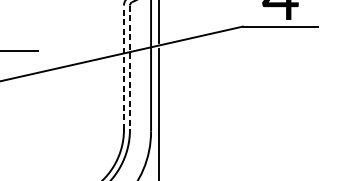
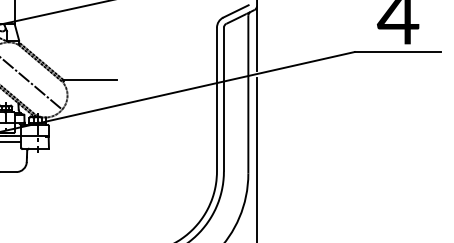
line: (123, 67) -> (216, 99), dashed -> solid
line: (129, 67) -> (223, 99), dashed -> solid

